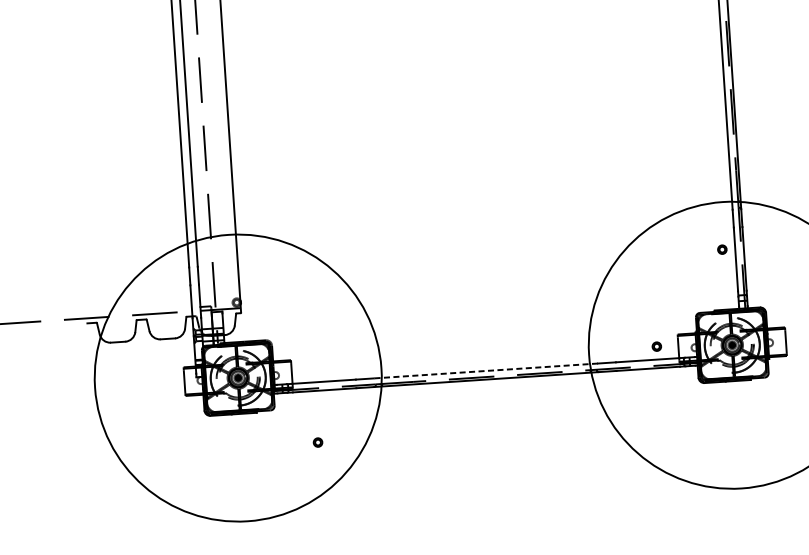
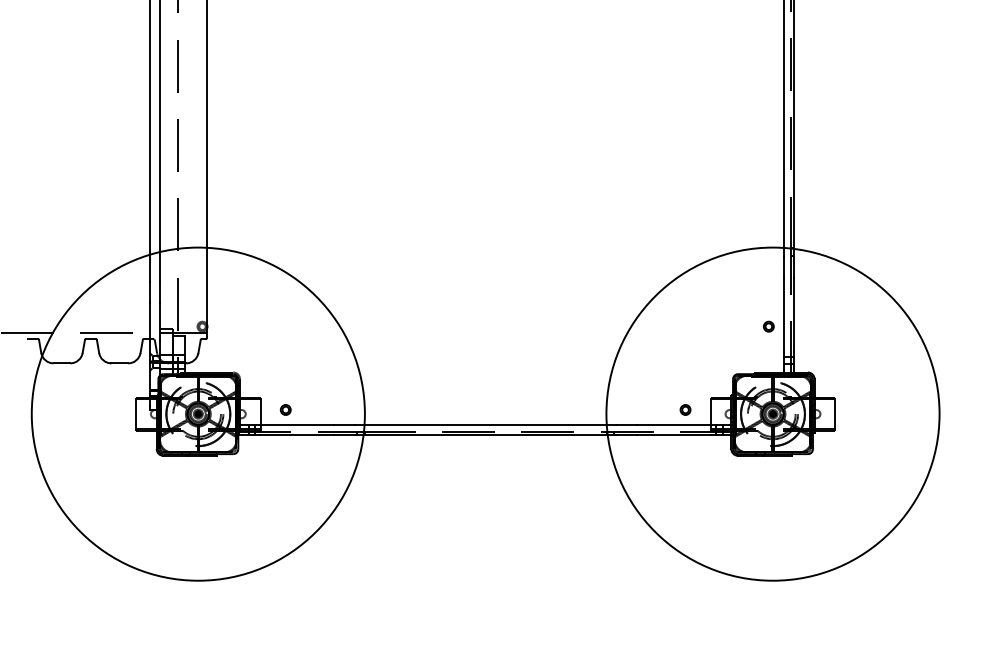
part: (722, 249) -> (768, 326), moved
line: (485, 370) -> (485, 424), dashed -> solid
part: (317, 442) -> (285, 409), moved

